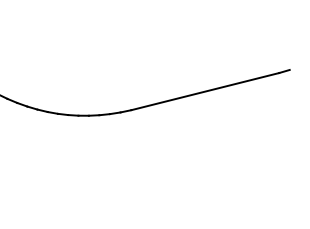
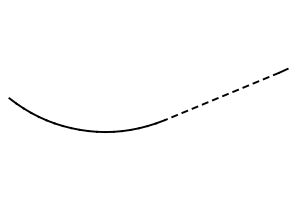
line: (204, 91) -> (221, 96), solid -> dashed

